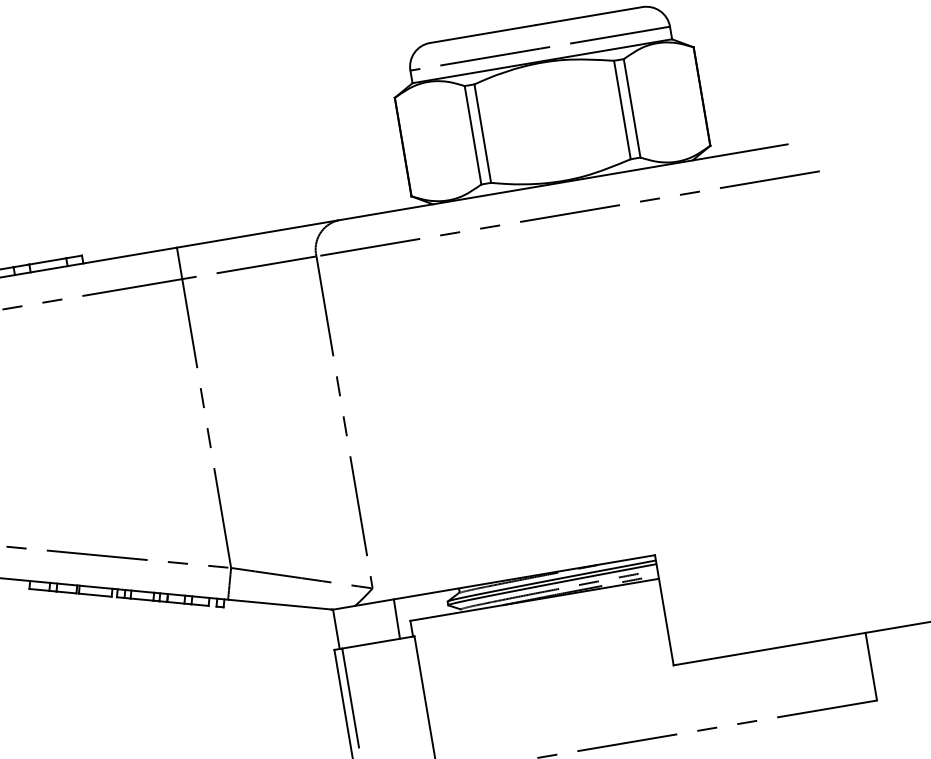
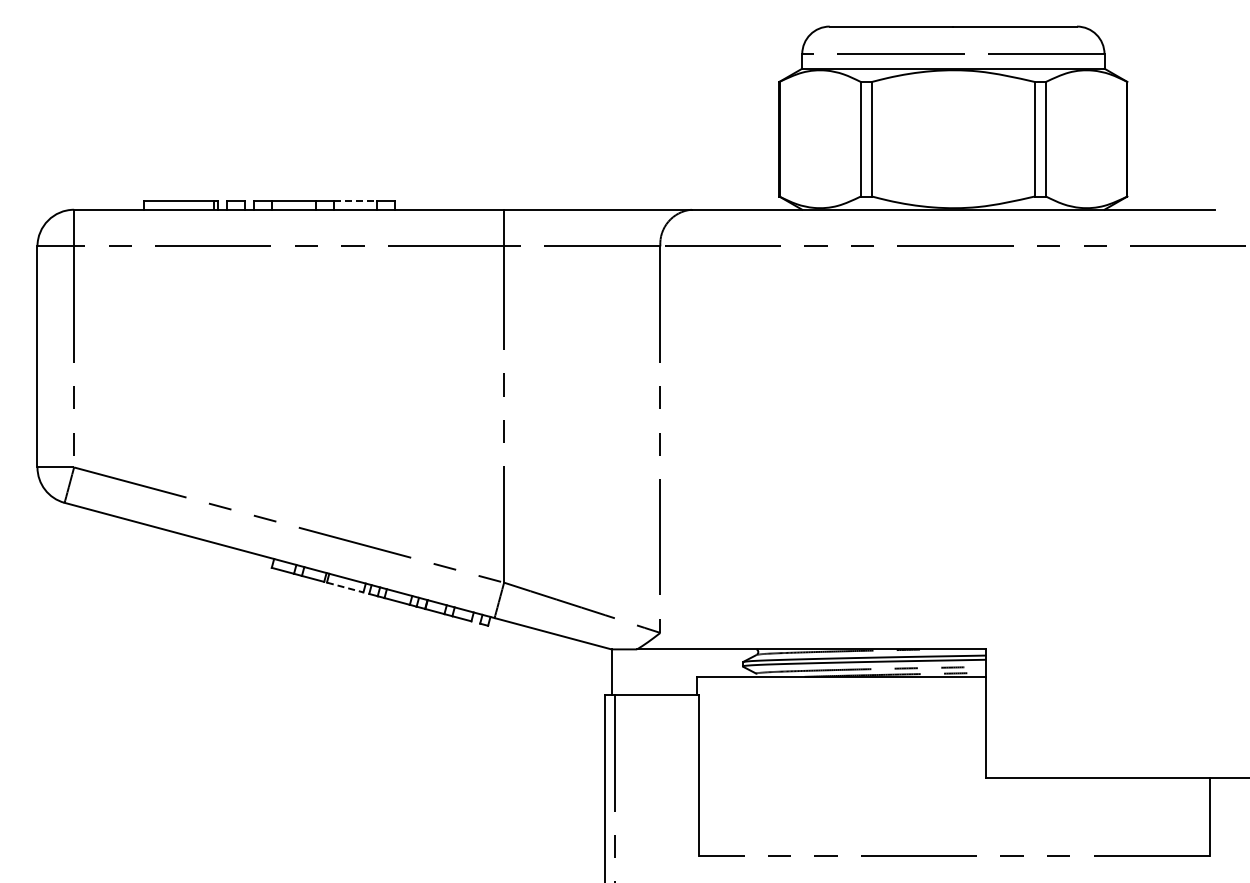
line: (47, 261) -> (355, 200), solid -> dashed
line: (95, 595) -> (345, 587), solid -> dashed
line: (396, 619) -> (681, 672), removed

